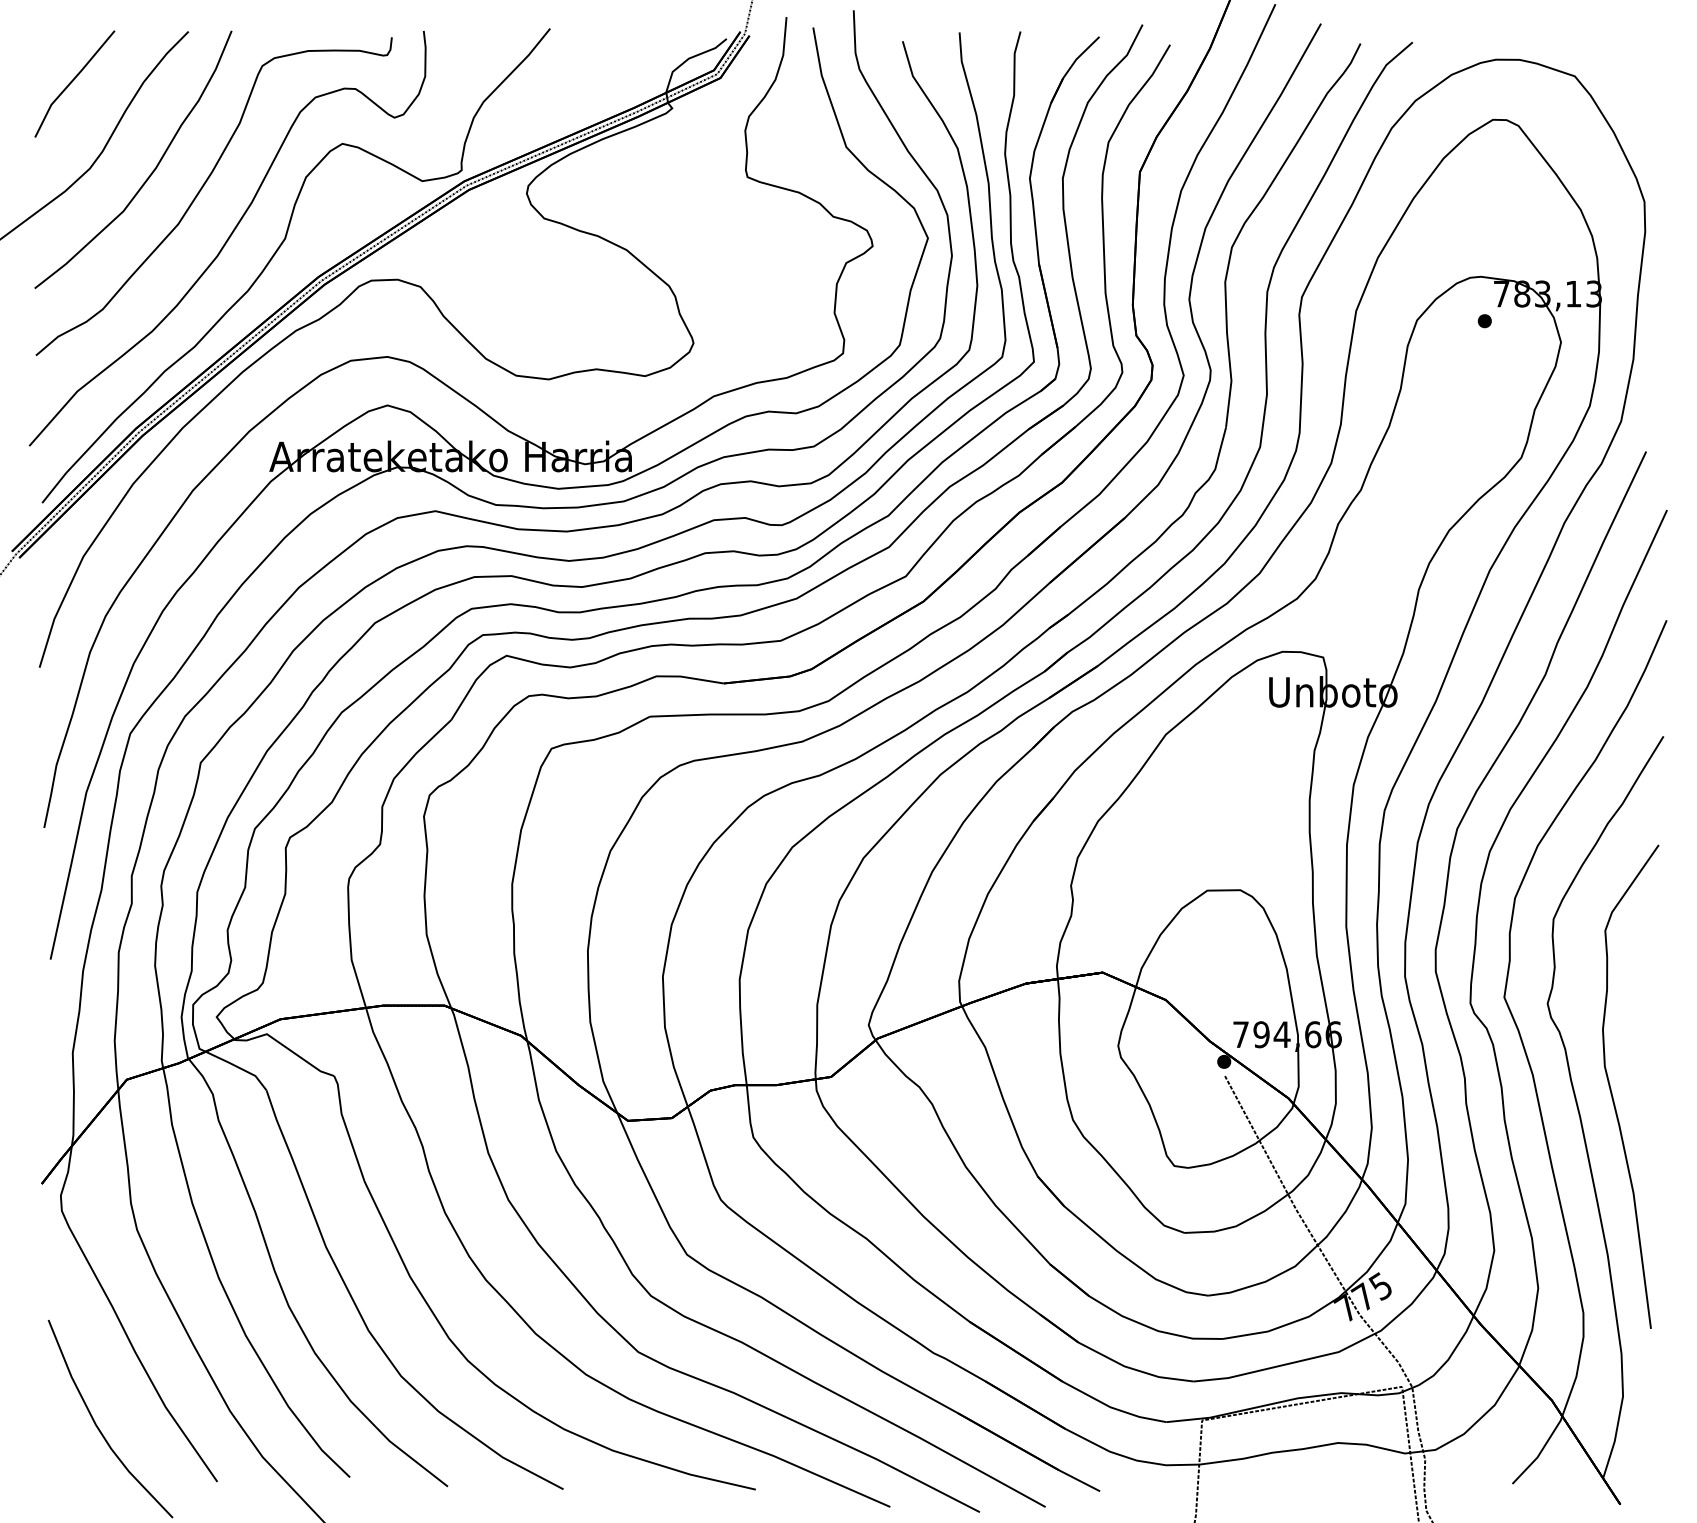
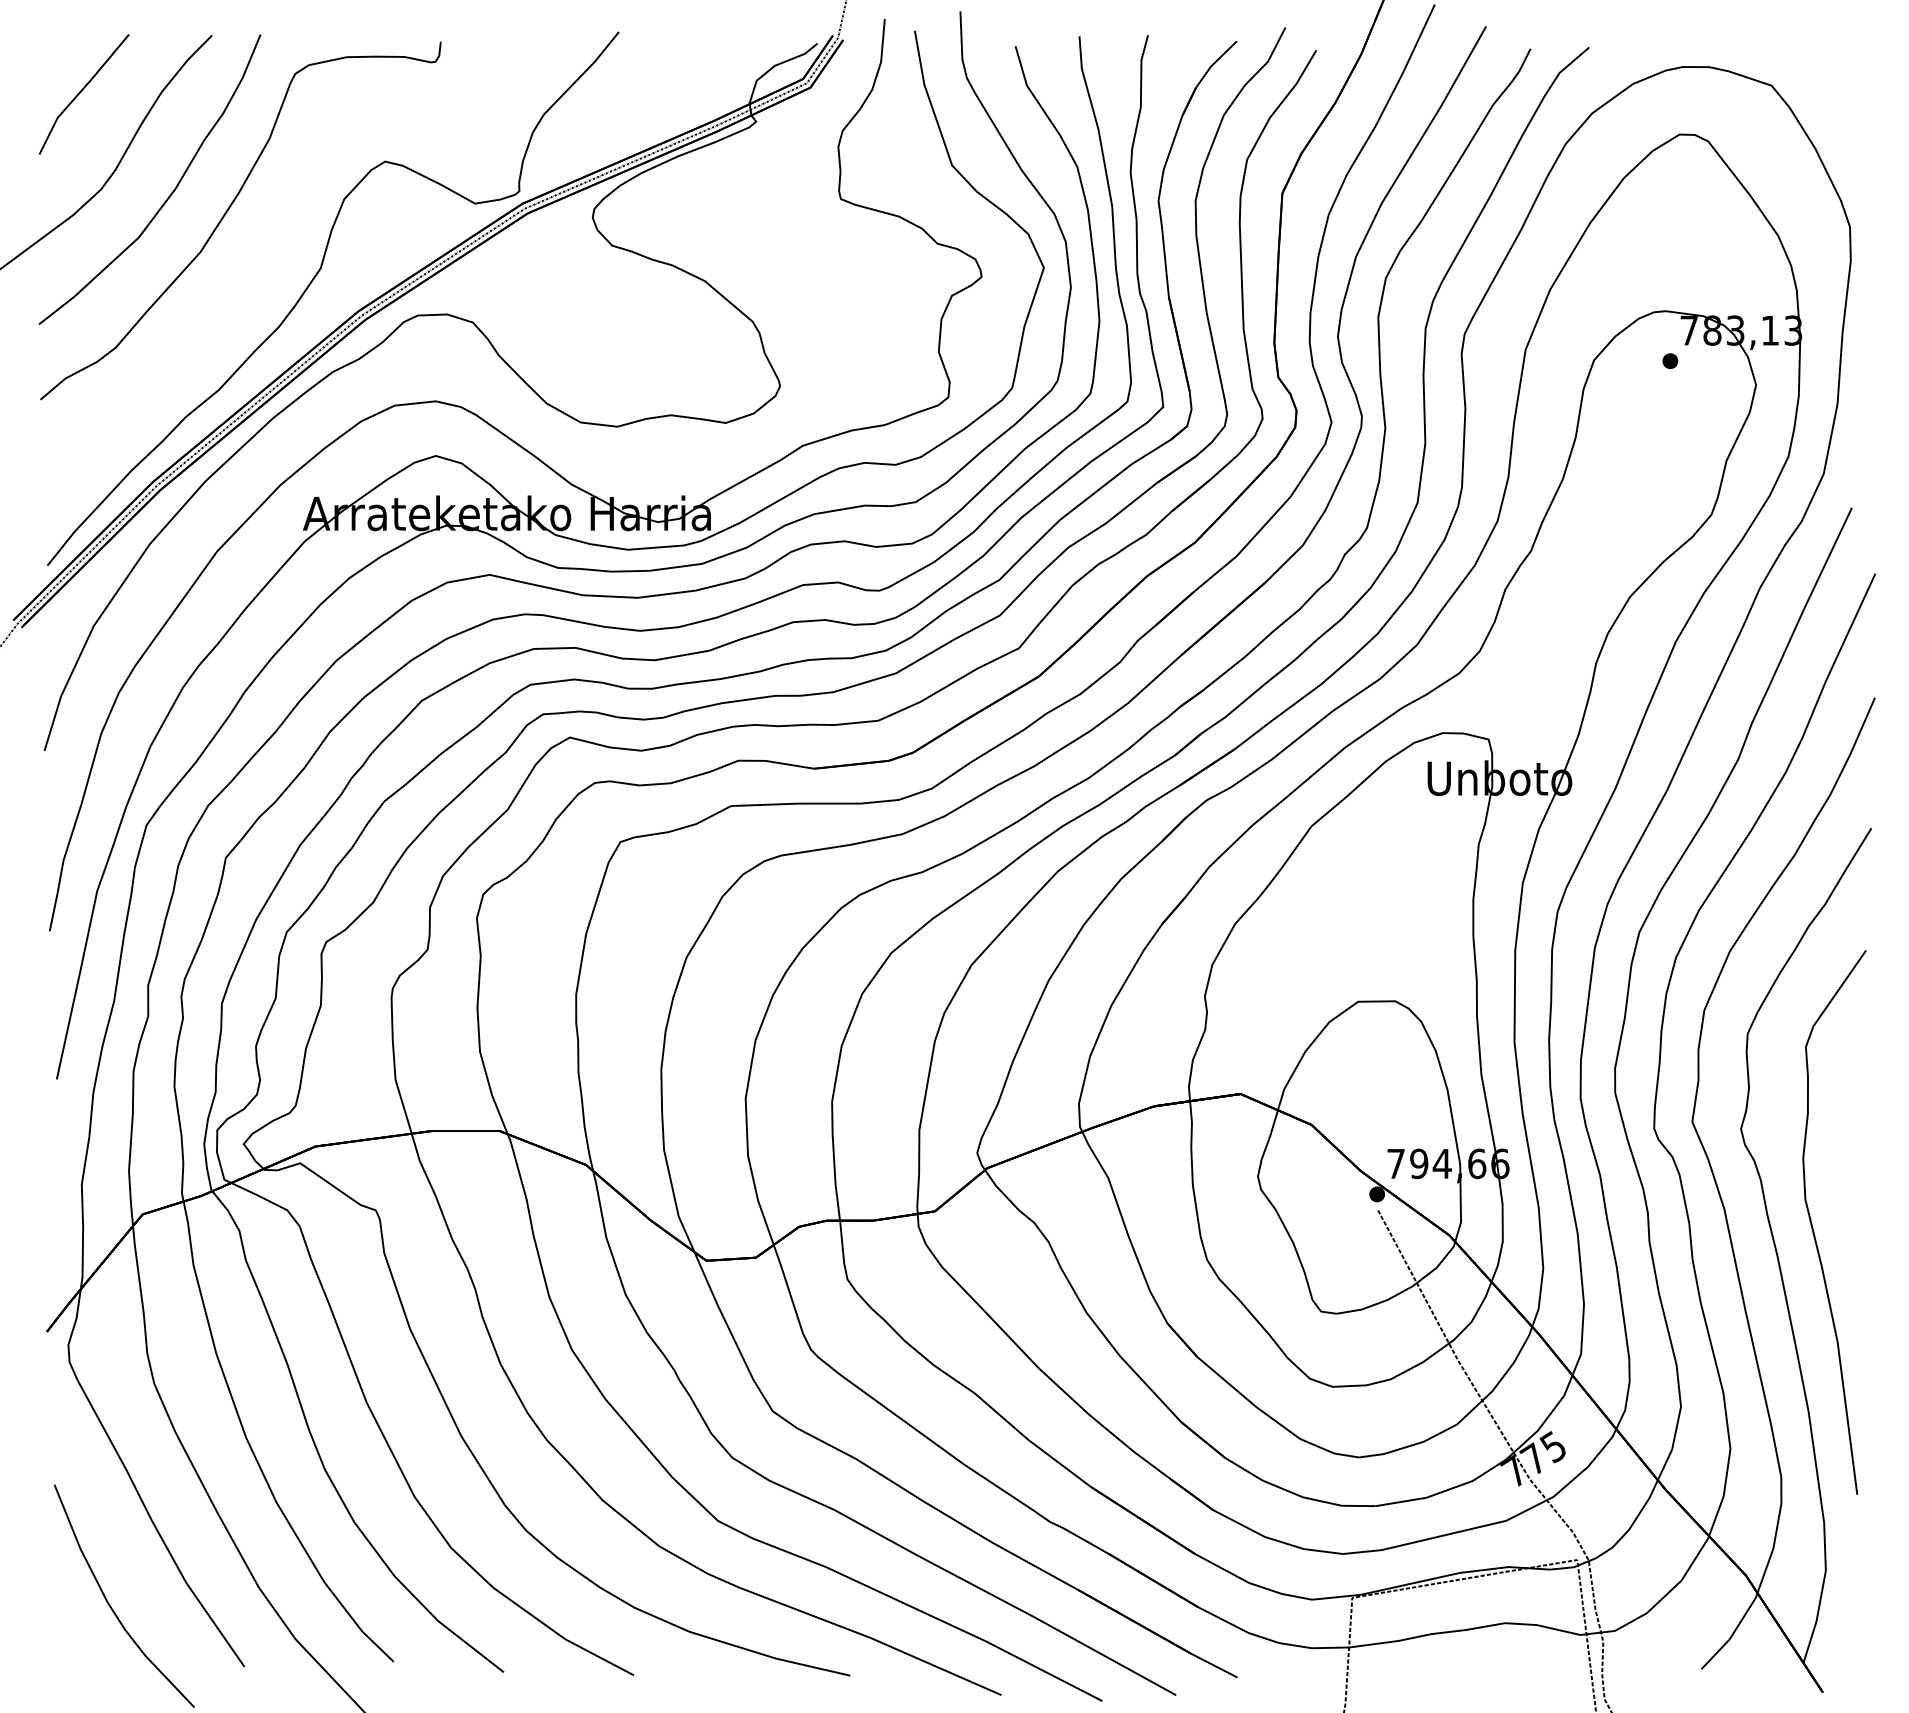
part: (227, 237) -> (255, 267), removed

